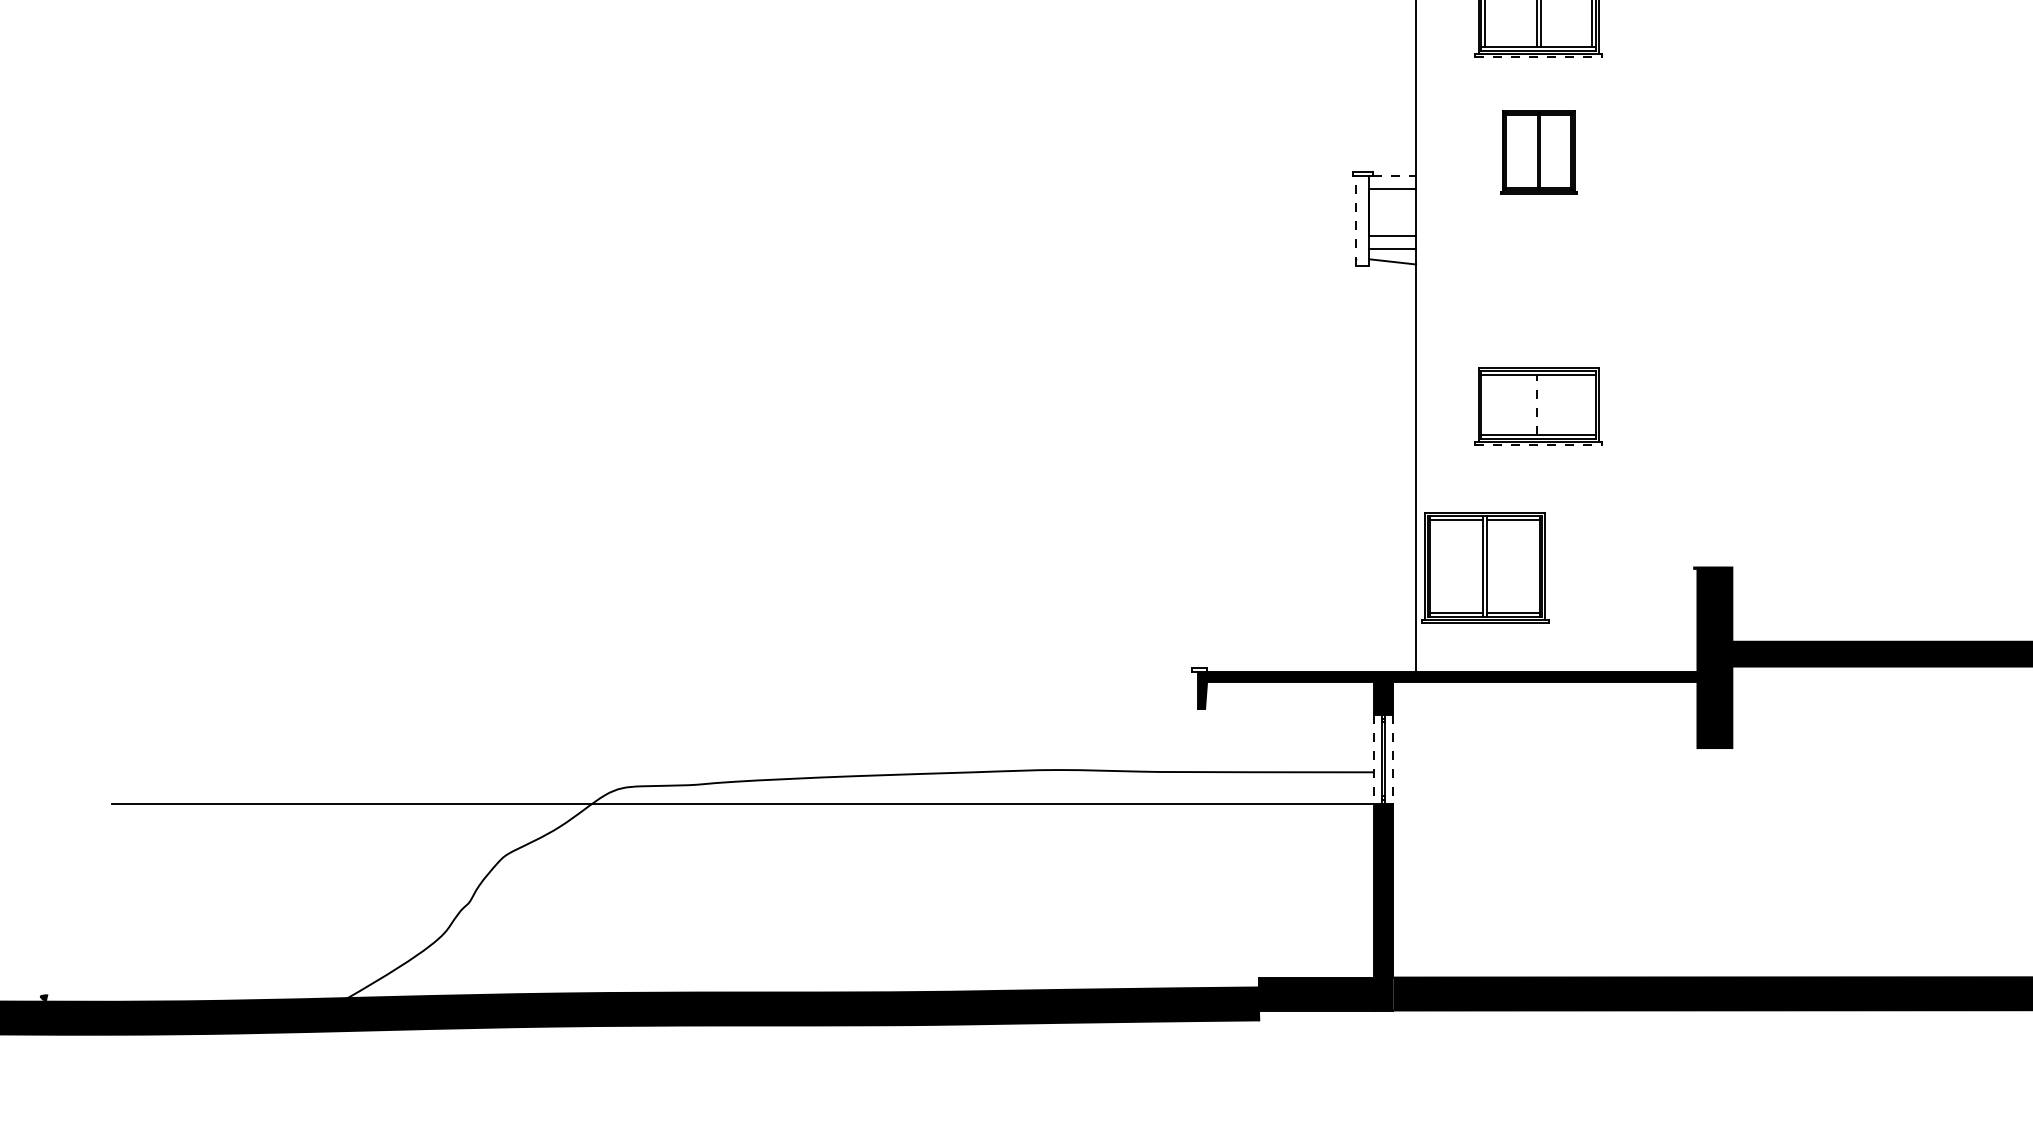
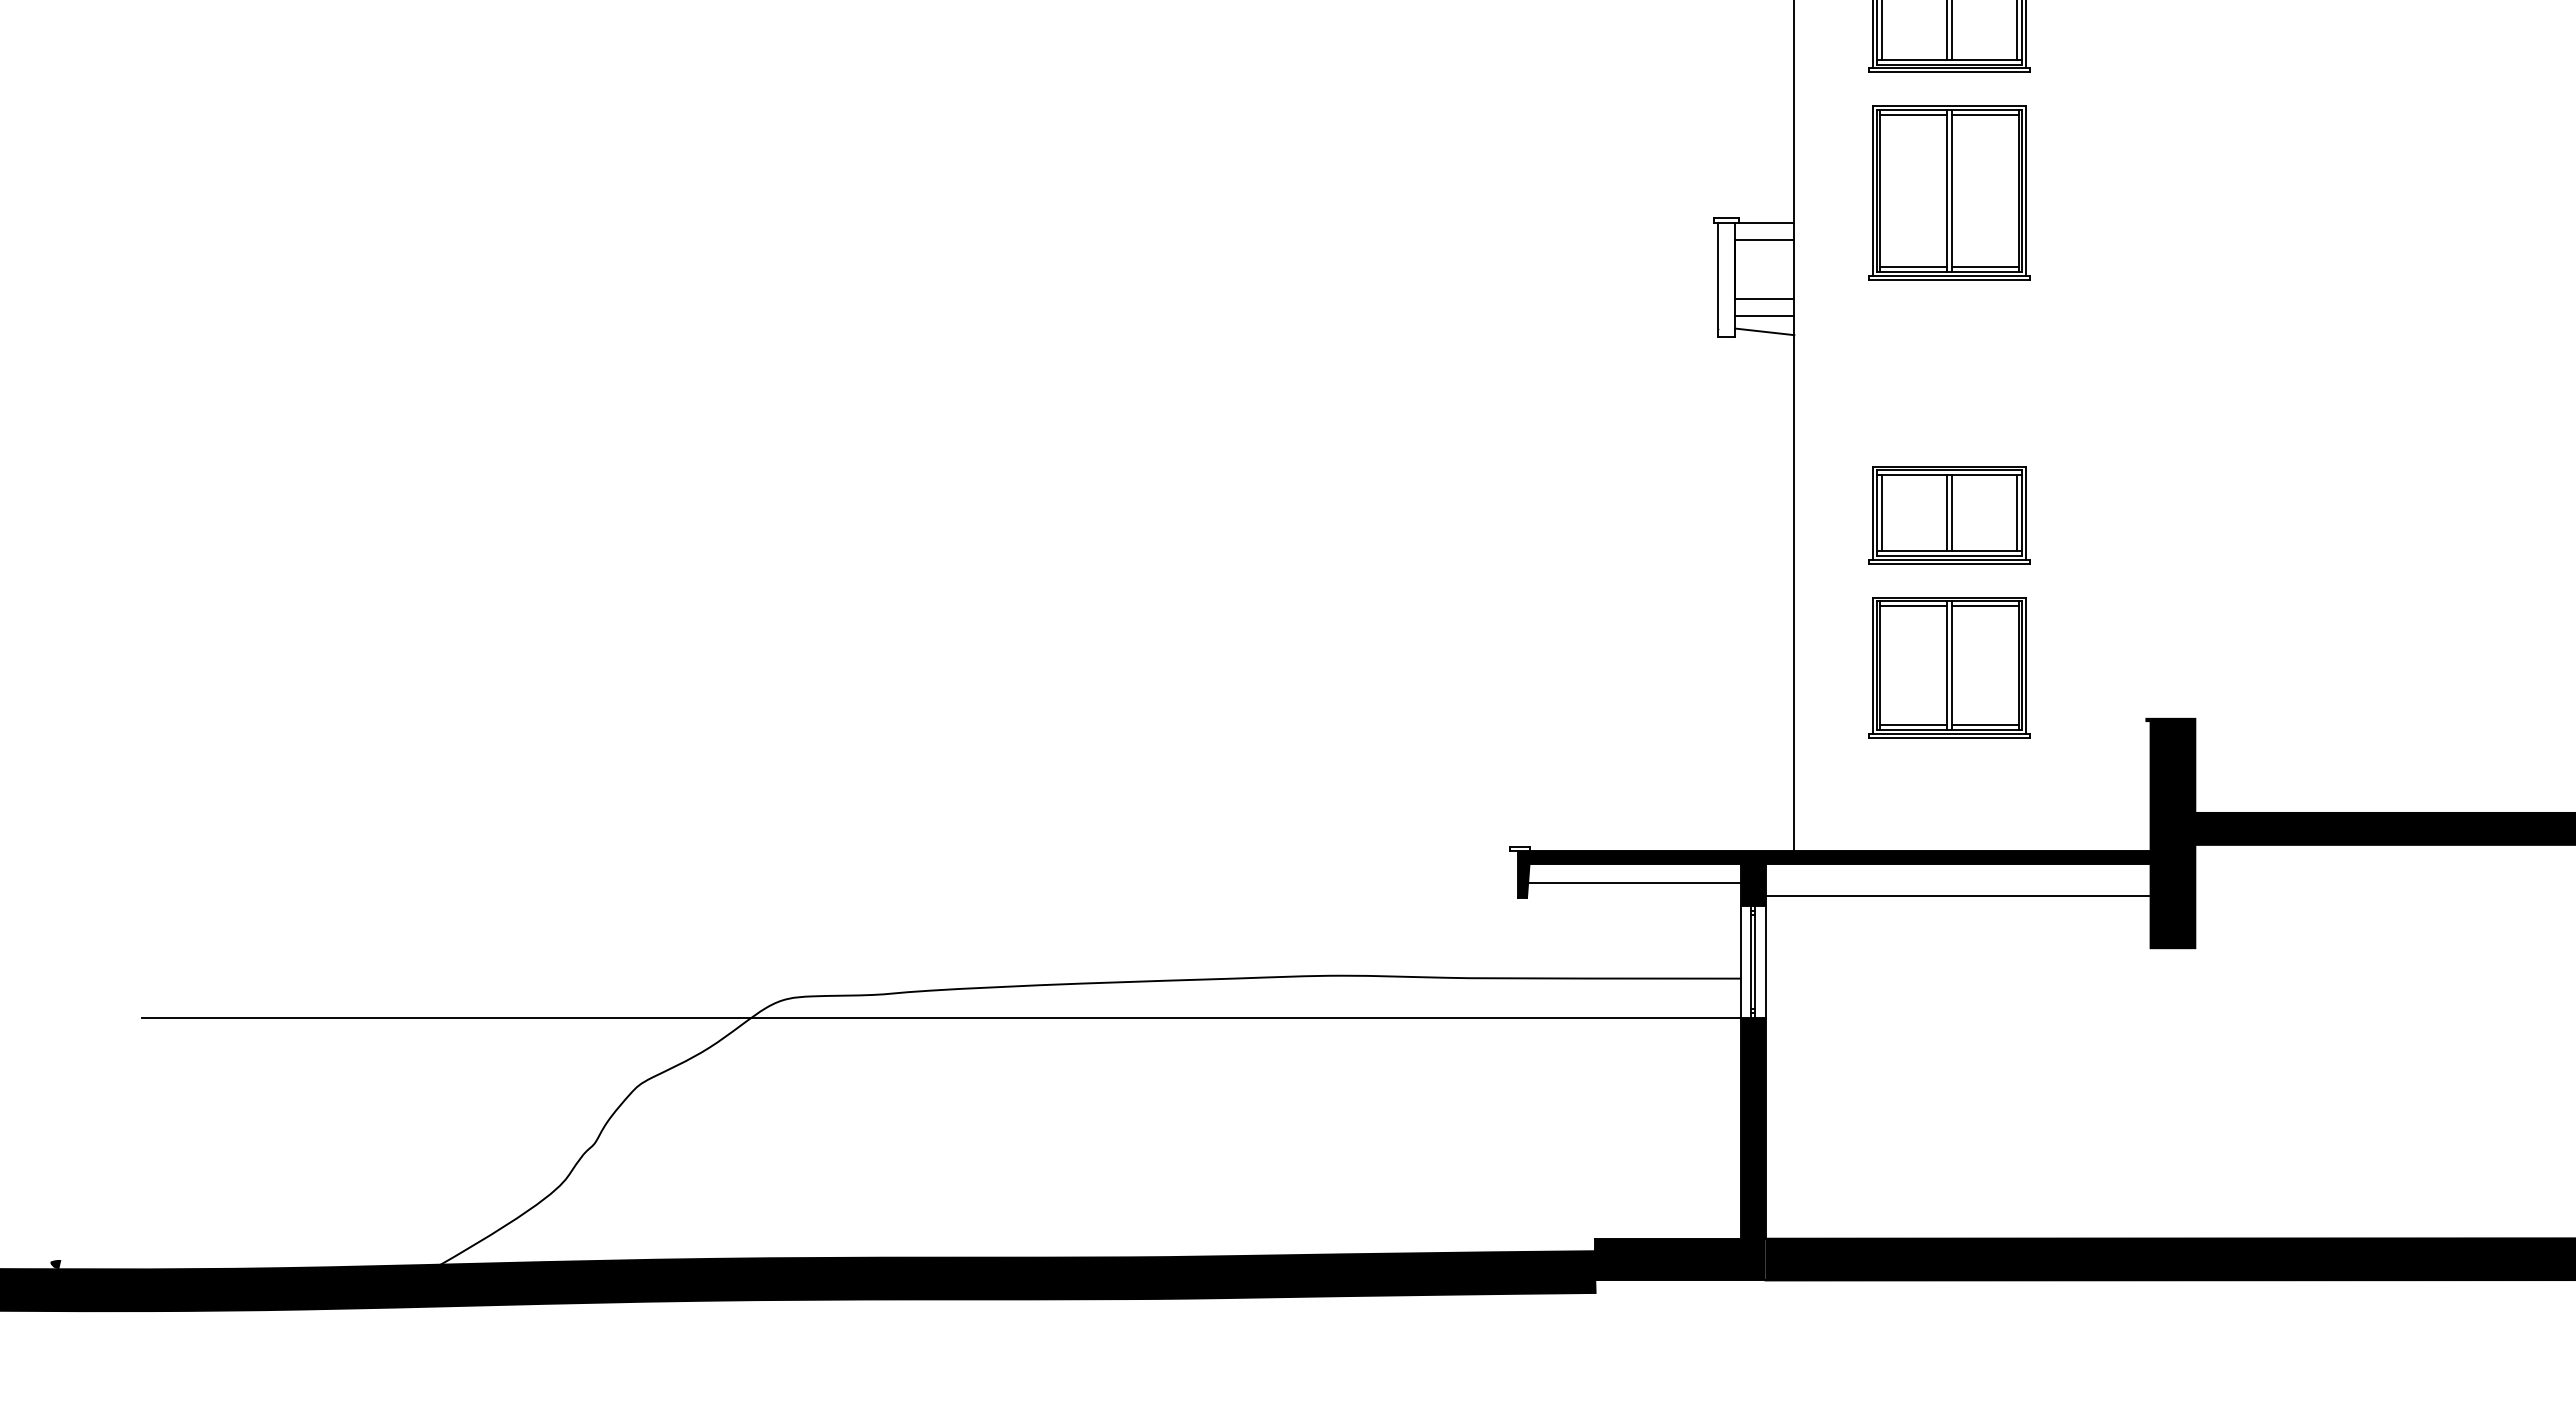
line: (1539, 57) -> (1950, 72), dashed -> solid
part: (1538, 151) -> (1949, 192), size x1.67
line: (1394, 175) -> (1766, 222), dashed -> solid
line: (1356, 220) -> (1718, 279), dashed -> solid
line: (1536, 404) -> (1946, 512), dashed -> solid
line: (1484, 405) -> (1881, 513), added
line: (1540, 405) -> (1952, 513), added
line: (1592, 405) -> (2017, 513), added
line: (1539, 445) -> (1950, 564), dashed -> solid
part: (1484, 567) -> (1949, 667), moved
line: (1289, 697) -> (1634, 883), added
line: (1544, 707) -> (1957, 896), added
line: (1374, 759) -> (1741, 962), dashed -> solid
line: (1393, 759) -> (1765, 962), dashed -> solid

